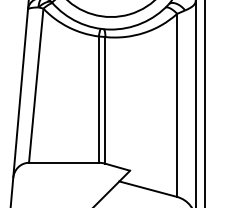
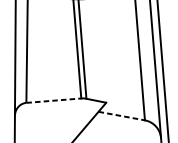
line: (63, 162) -> (53, 100), solid -> dashed
line: (148, 189) -> (121, 116), solid -> dashed

